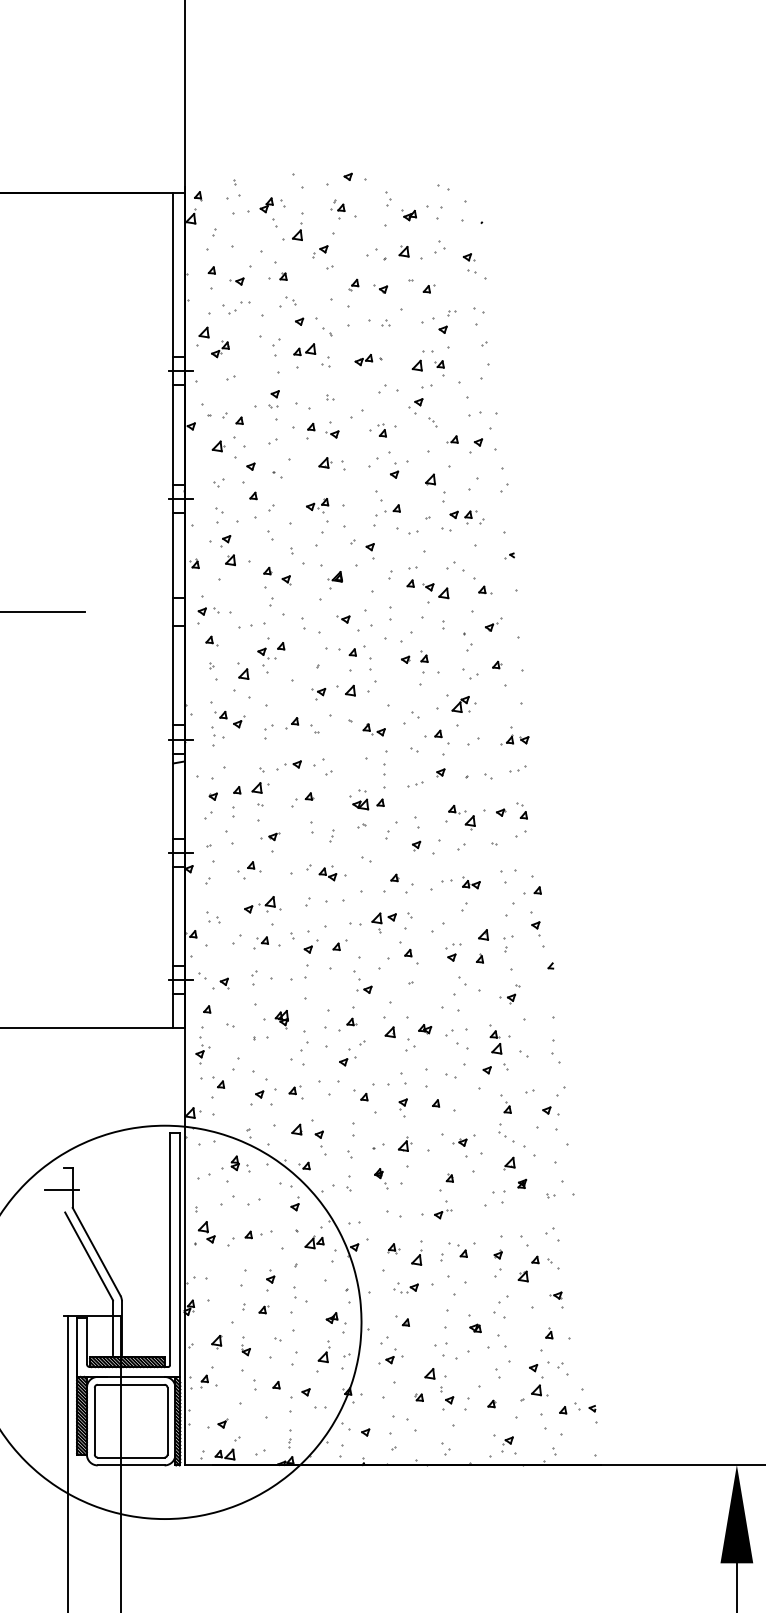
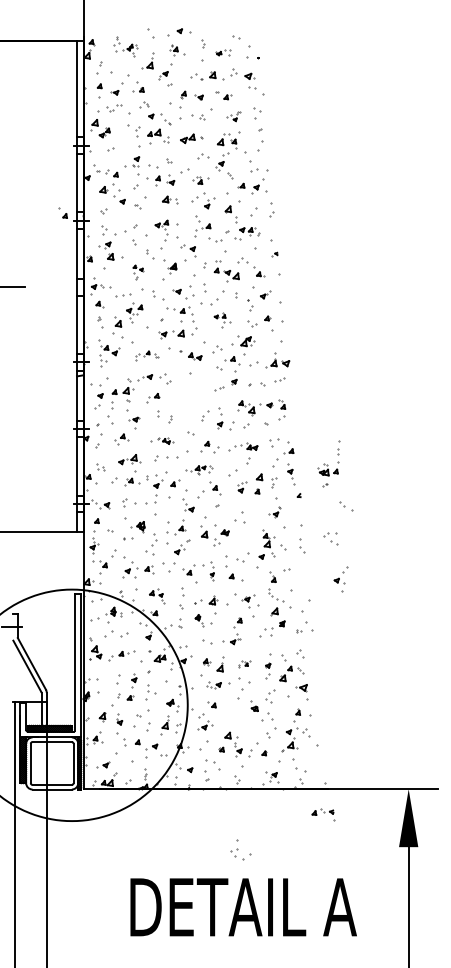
part: (255, 202) -> (125, 46), size x0.7
part: (422, 213) -> (223, 52), size x0.6
part: (474, 265) -> (254, 83), size x1.4
part: (439, 321) -> (233, 116), size x0.7
part: (369, 360) -> (192, 139), size x1.4
part: (248, 490) -> (62, 212), moved
part: (277, 586) -> (138, 272), size x0.6
part: (420, 668) -> (222, 320), size x0.7
part: (291, 727) -> (146, 355), size x0.7
part: (513, 736) -> (277, 360), size x1.4
part: (367, 789) -> (328, 463), moved
part: (318, 872) -> (162, 440), size x0.7
part: (381, 921) -> (199, 469), size x0.7
part: (469, 984) -> (346, 506), moved
part: (456, 1038) -> (330, 538), moved
part: (403, 1094) -> (212, 571), size x0.7
part: (553, 1108) -> (340, 579), moved
part: (308, 1137) -> (156, 596), size x0.7
part: (457, 1252) -> (244, 664), size x0.6
part: (556, 1300) -> (302, 692), size x1.6
part: (451, 1343) -> (240, 849), moved
part: (578, 1412) -> (323, 814), moved

